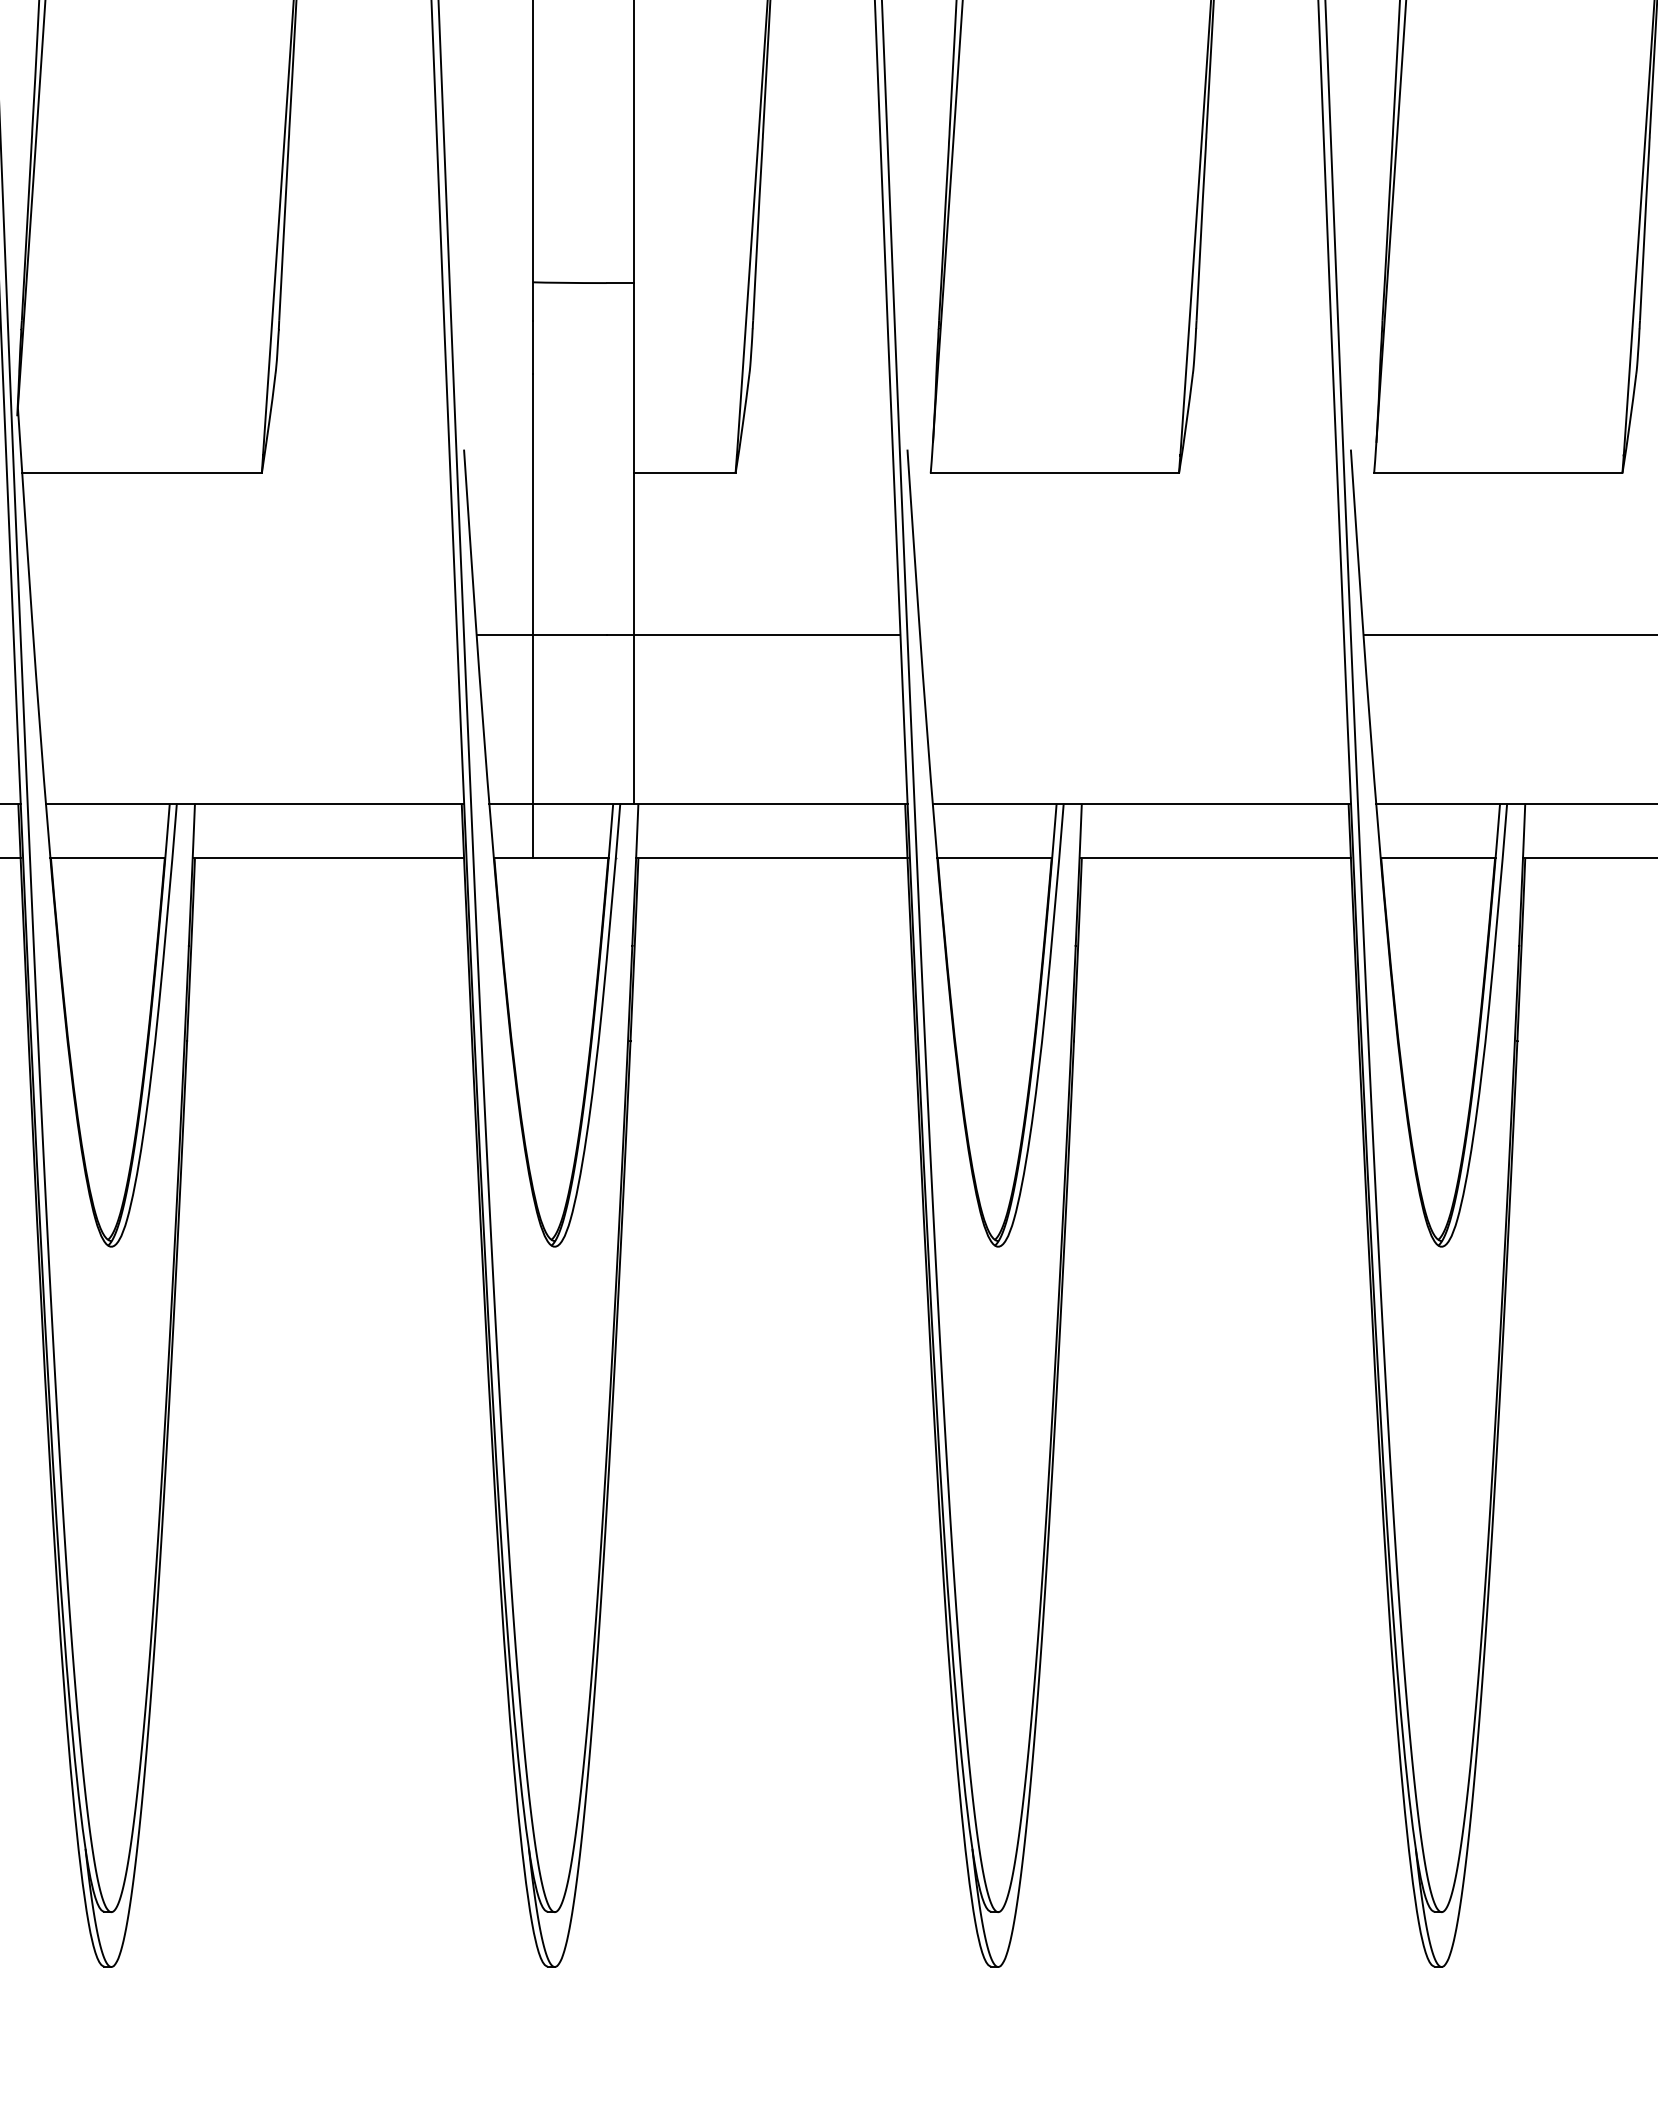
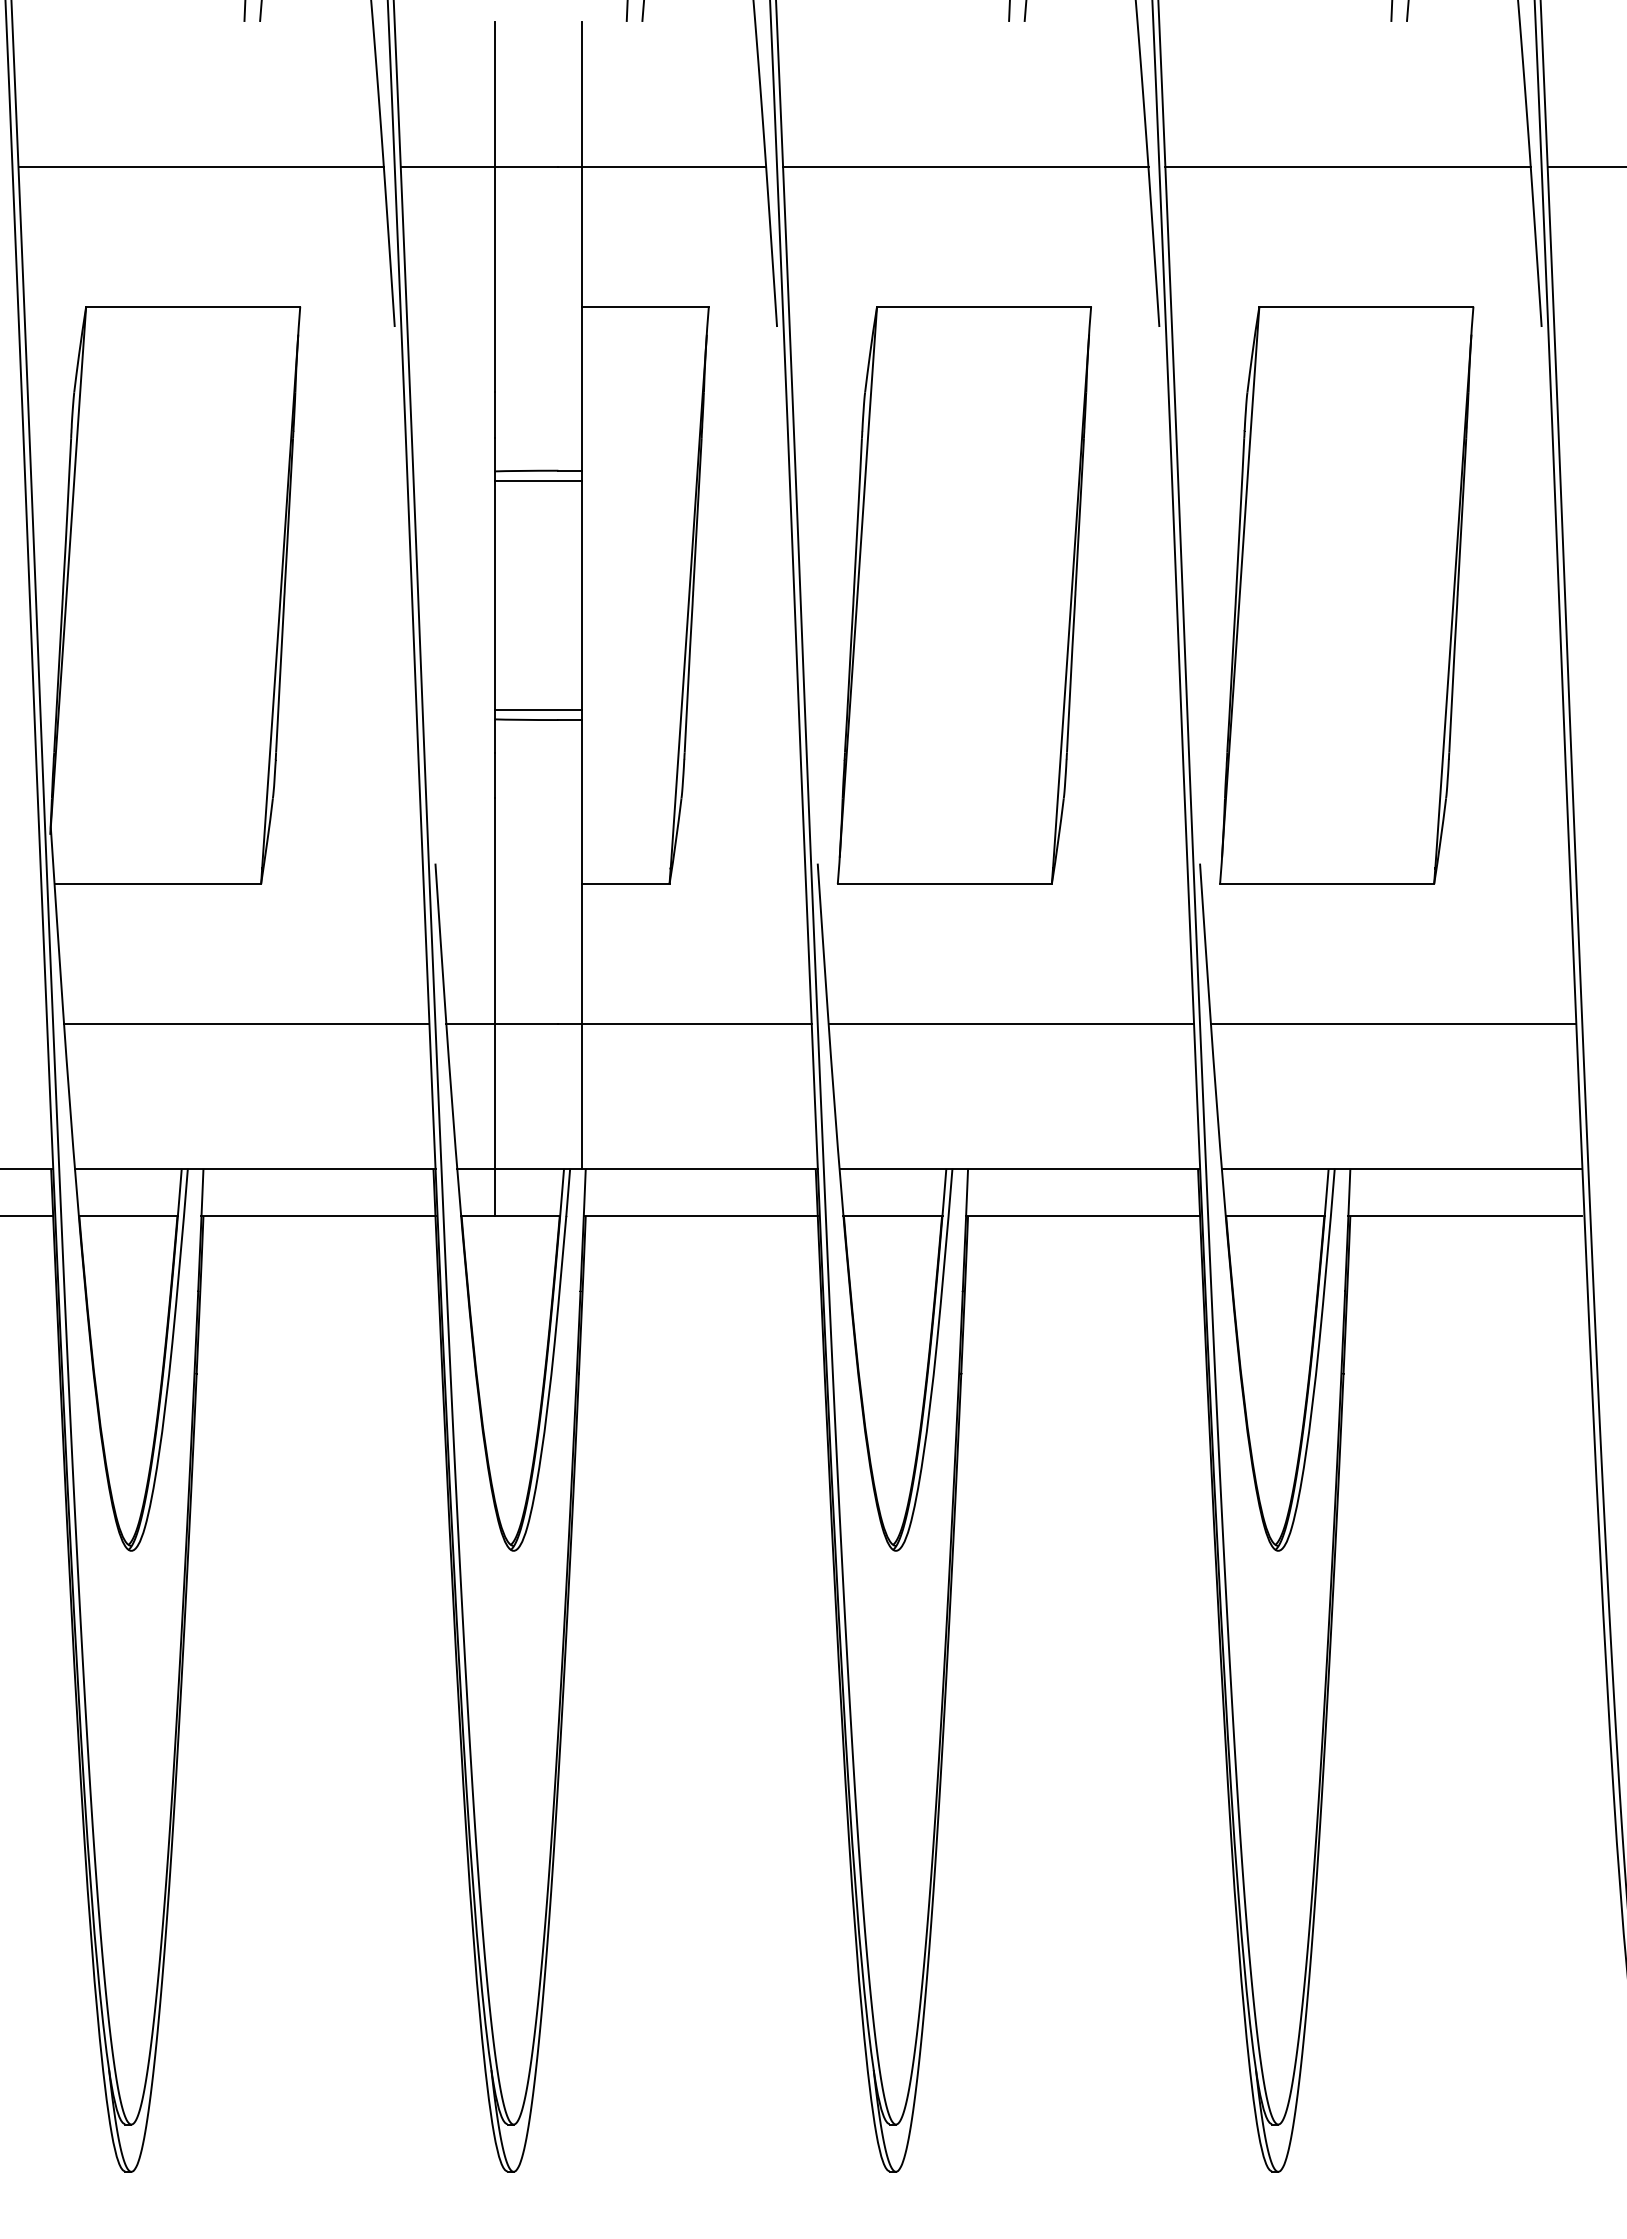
line: (583, 5) -> (538, 480), added
line: (583, 272) -> (538, 710), added
line: (244, 635) -> (246, 1023), added
line: (1131, 635) -> (1010, 1023), added

